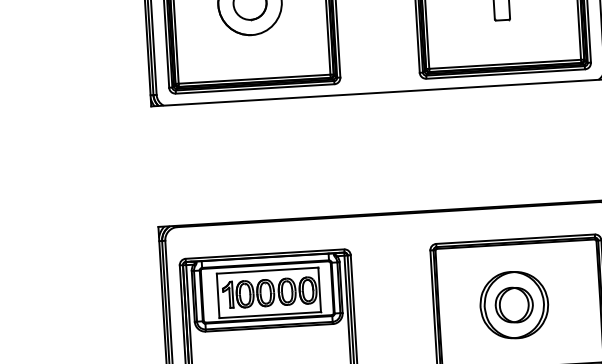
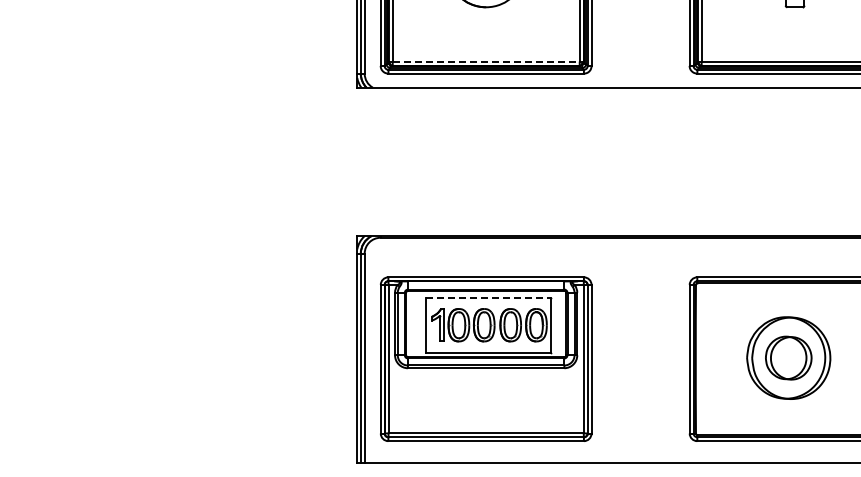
line: (254, 79) -> (486, 61), solid -> dashed
line: (267, 270) -> (488, 297), solid -> dashed

